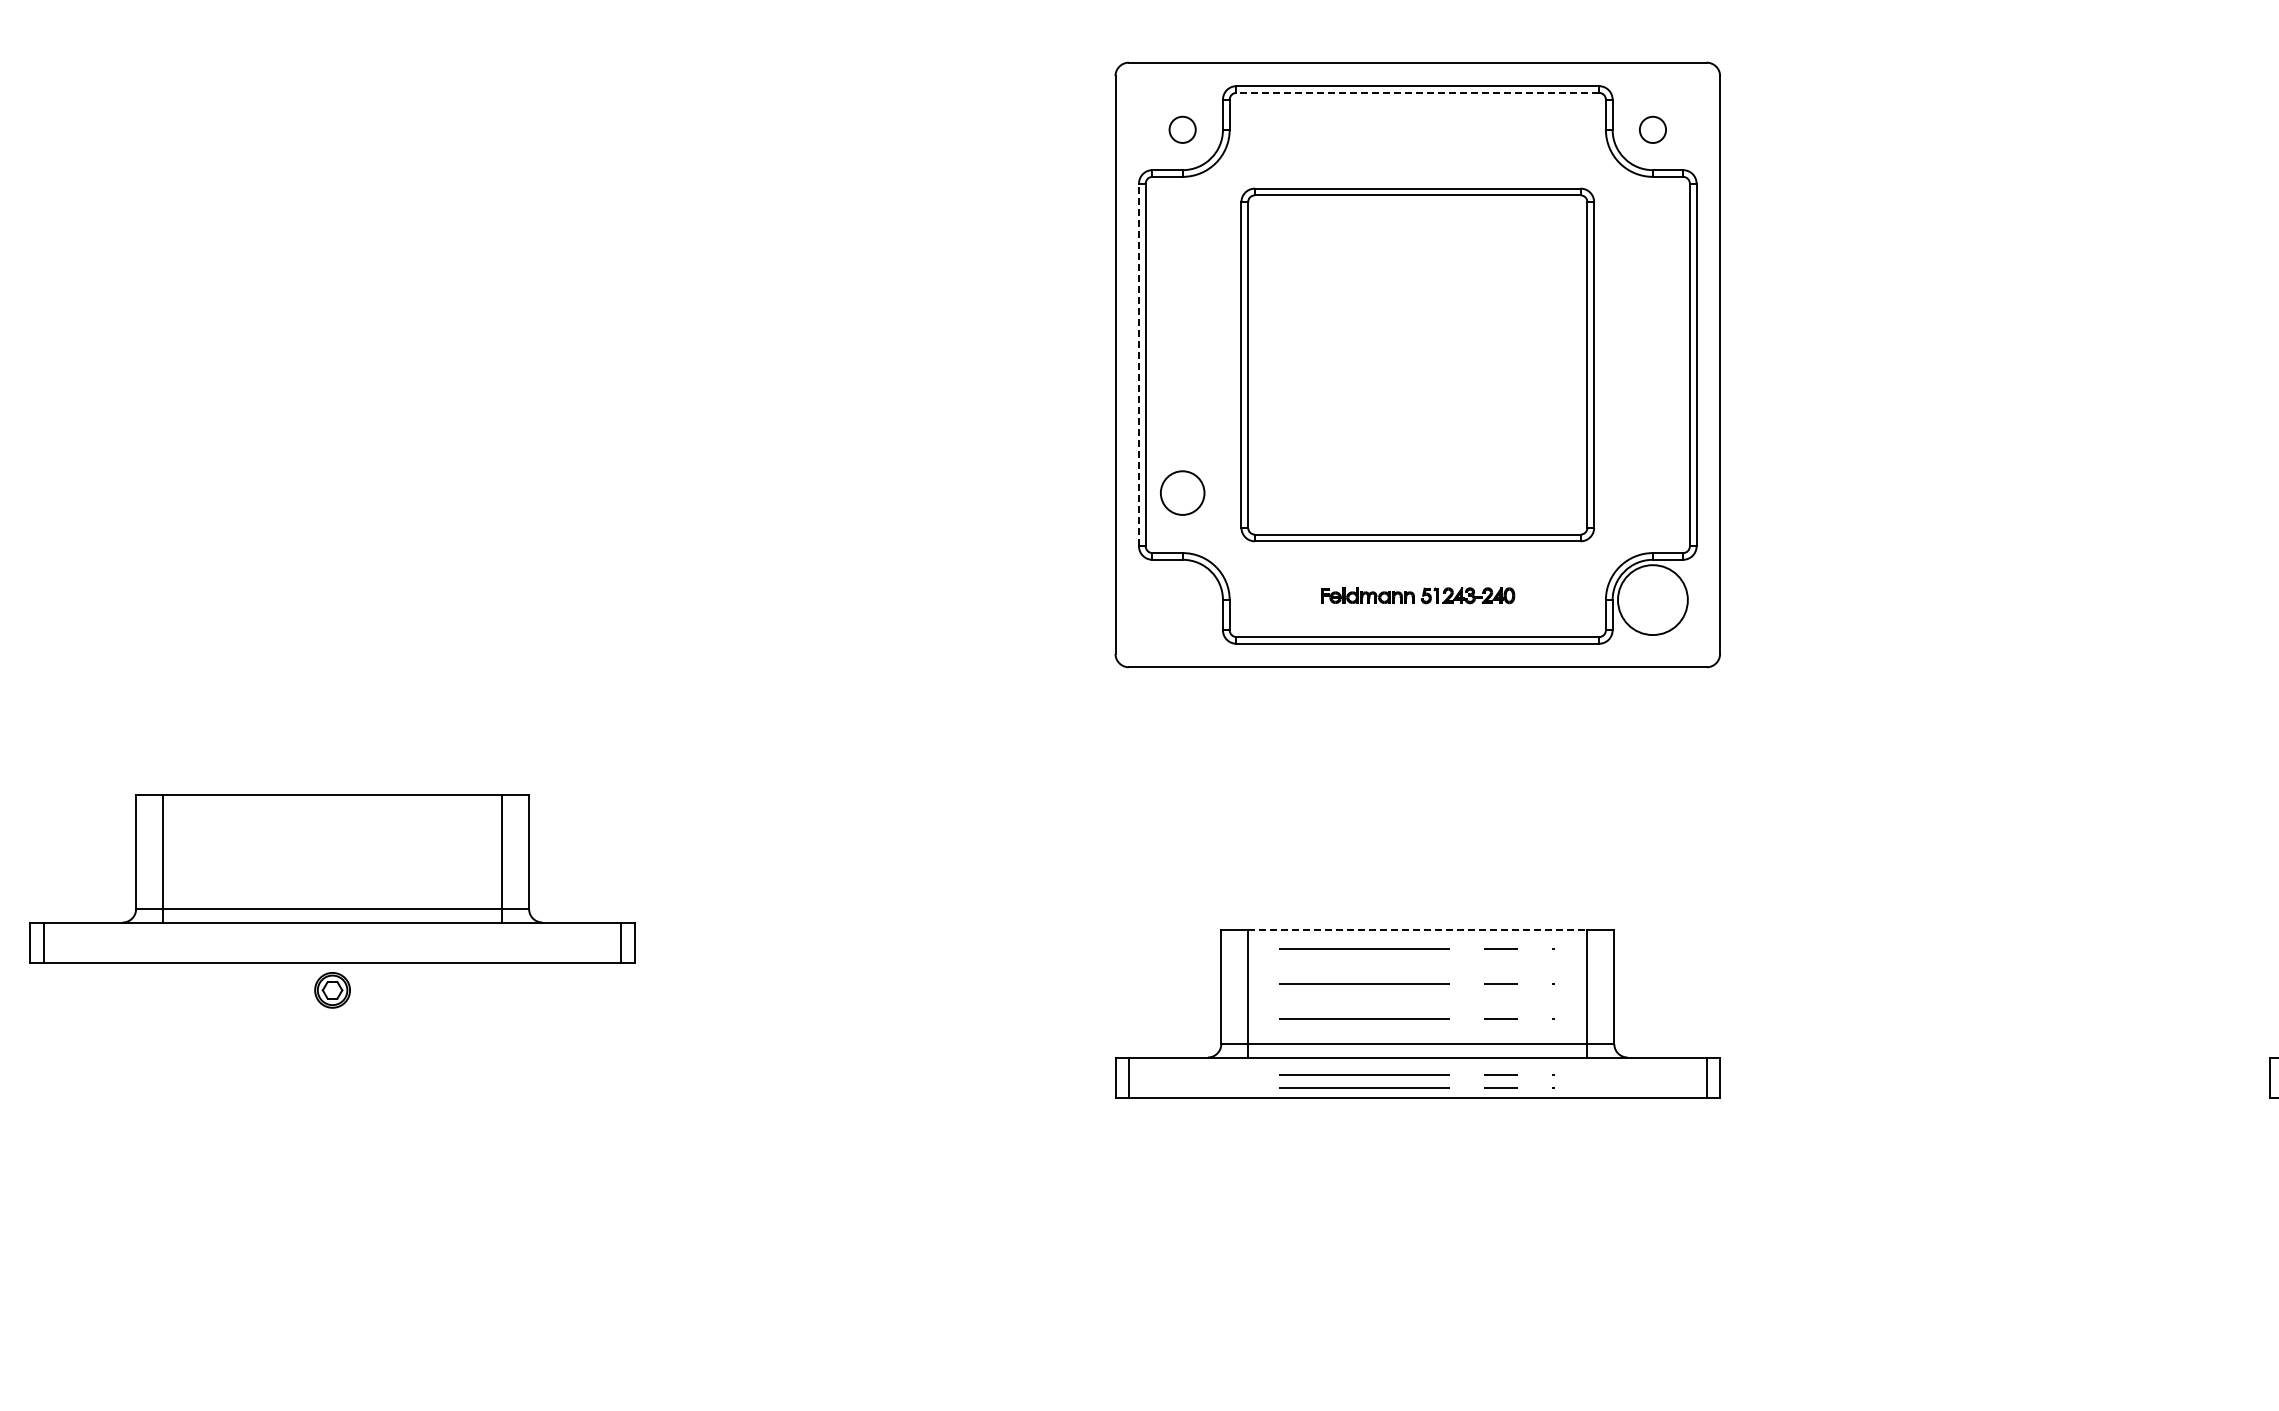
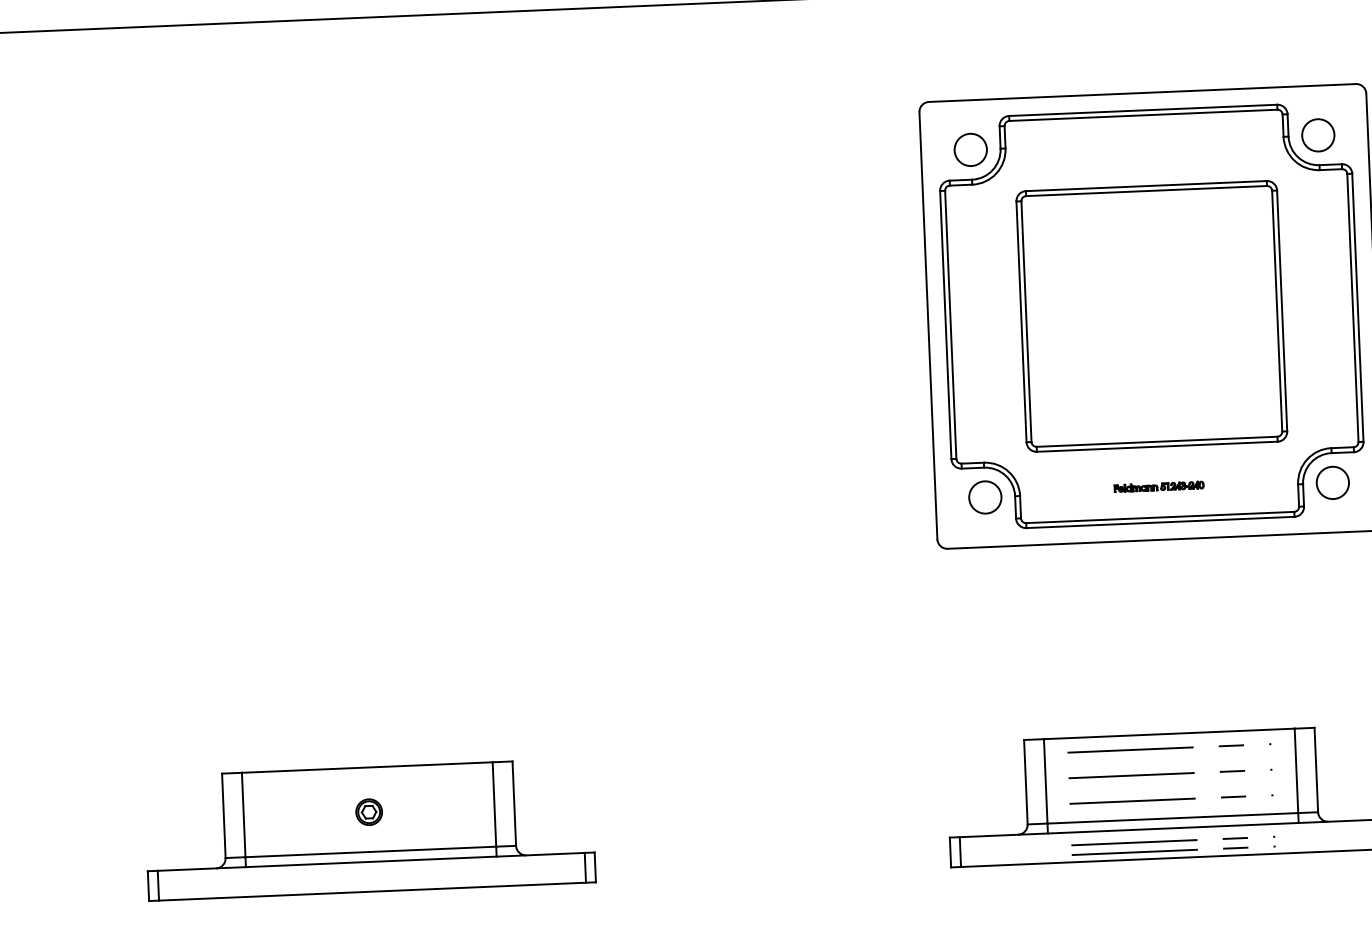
line: (1417, 92) -> (1143, 115), dashed -> solid
circle: (1182, 129) -> (970, 149), size x1.67
circle: (1652, 129) -> (1317, 135), size x1.67
line: (1139, 364) -> (946, 324), dashed -> solid
circle: (1182, 492) -> (985, 497), moved
part: (1418, 595) -> (1159, 486), size x0.62
circle: (1652, 599) -> (1332, 482), size x0.62
part: (332, 878) -> (369, 829), moved
line: (1417, 929) -> (1169, 733), dashed -> solid

